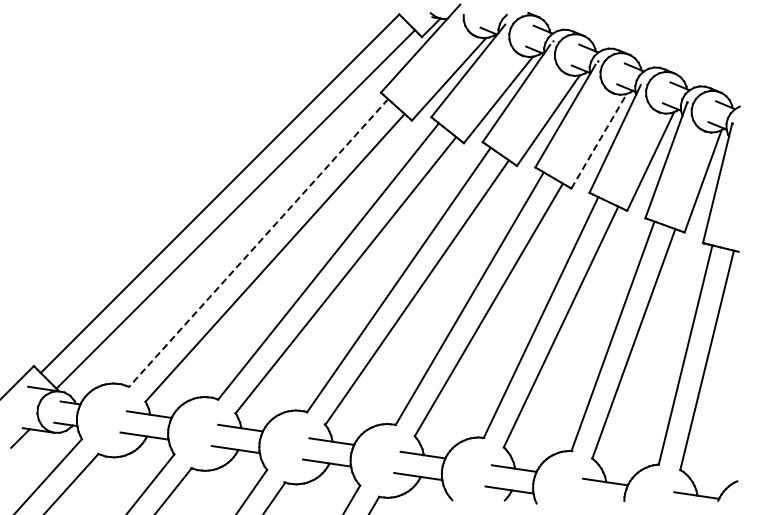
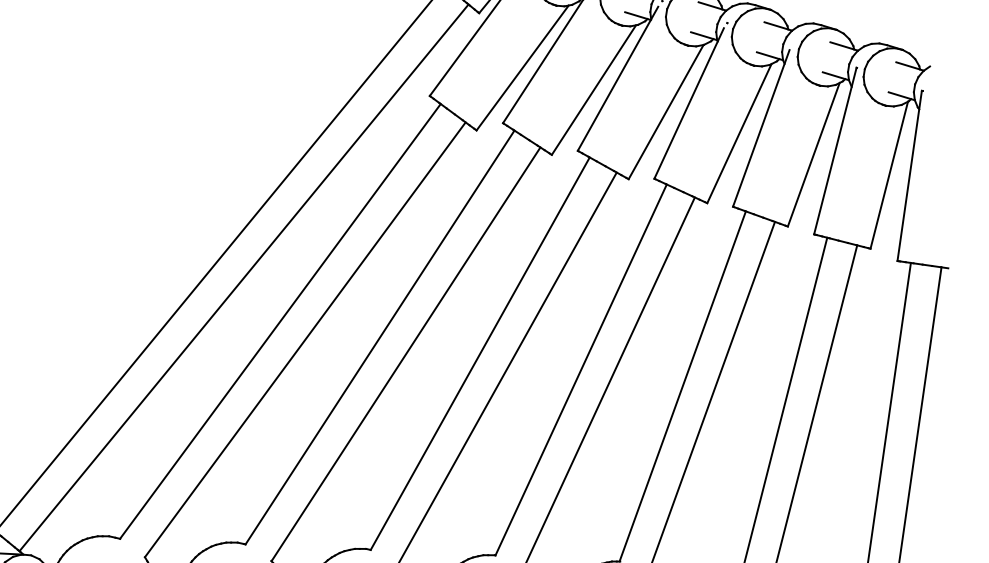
line: (599, 141) -> (739, 134), dashed -> solid
line: (258, 243) -> (280, 322), dashed -> solid

